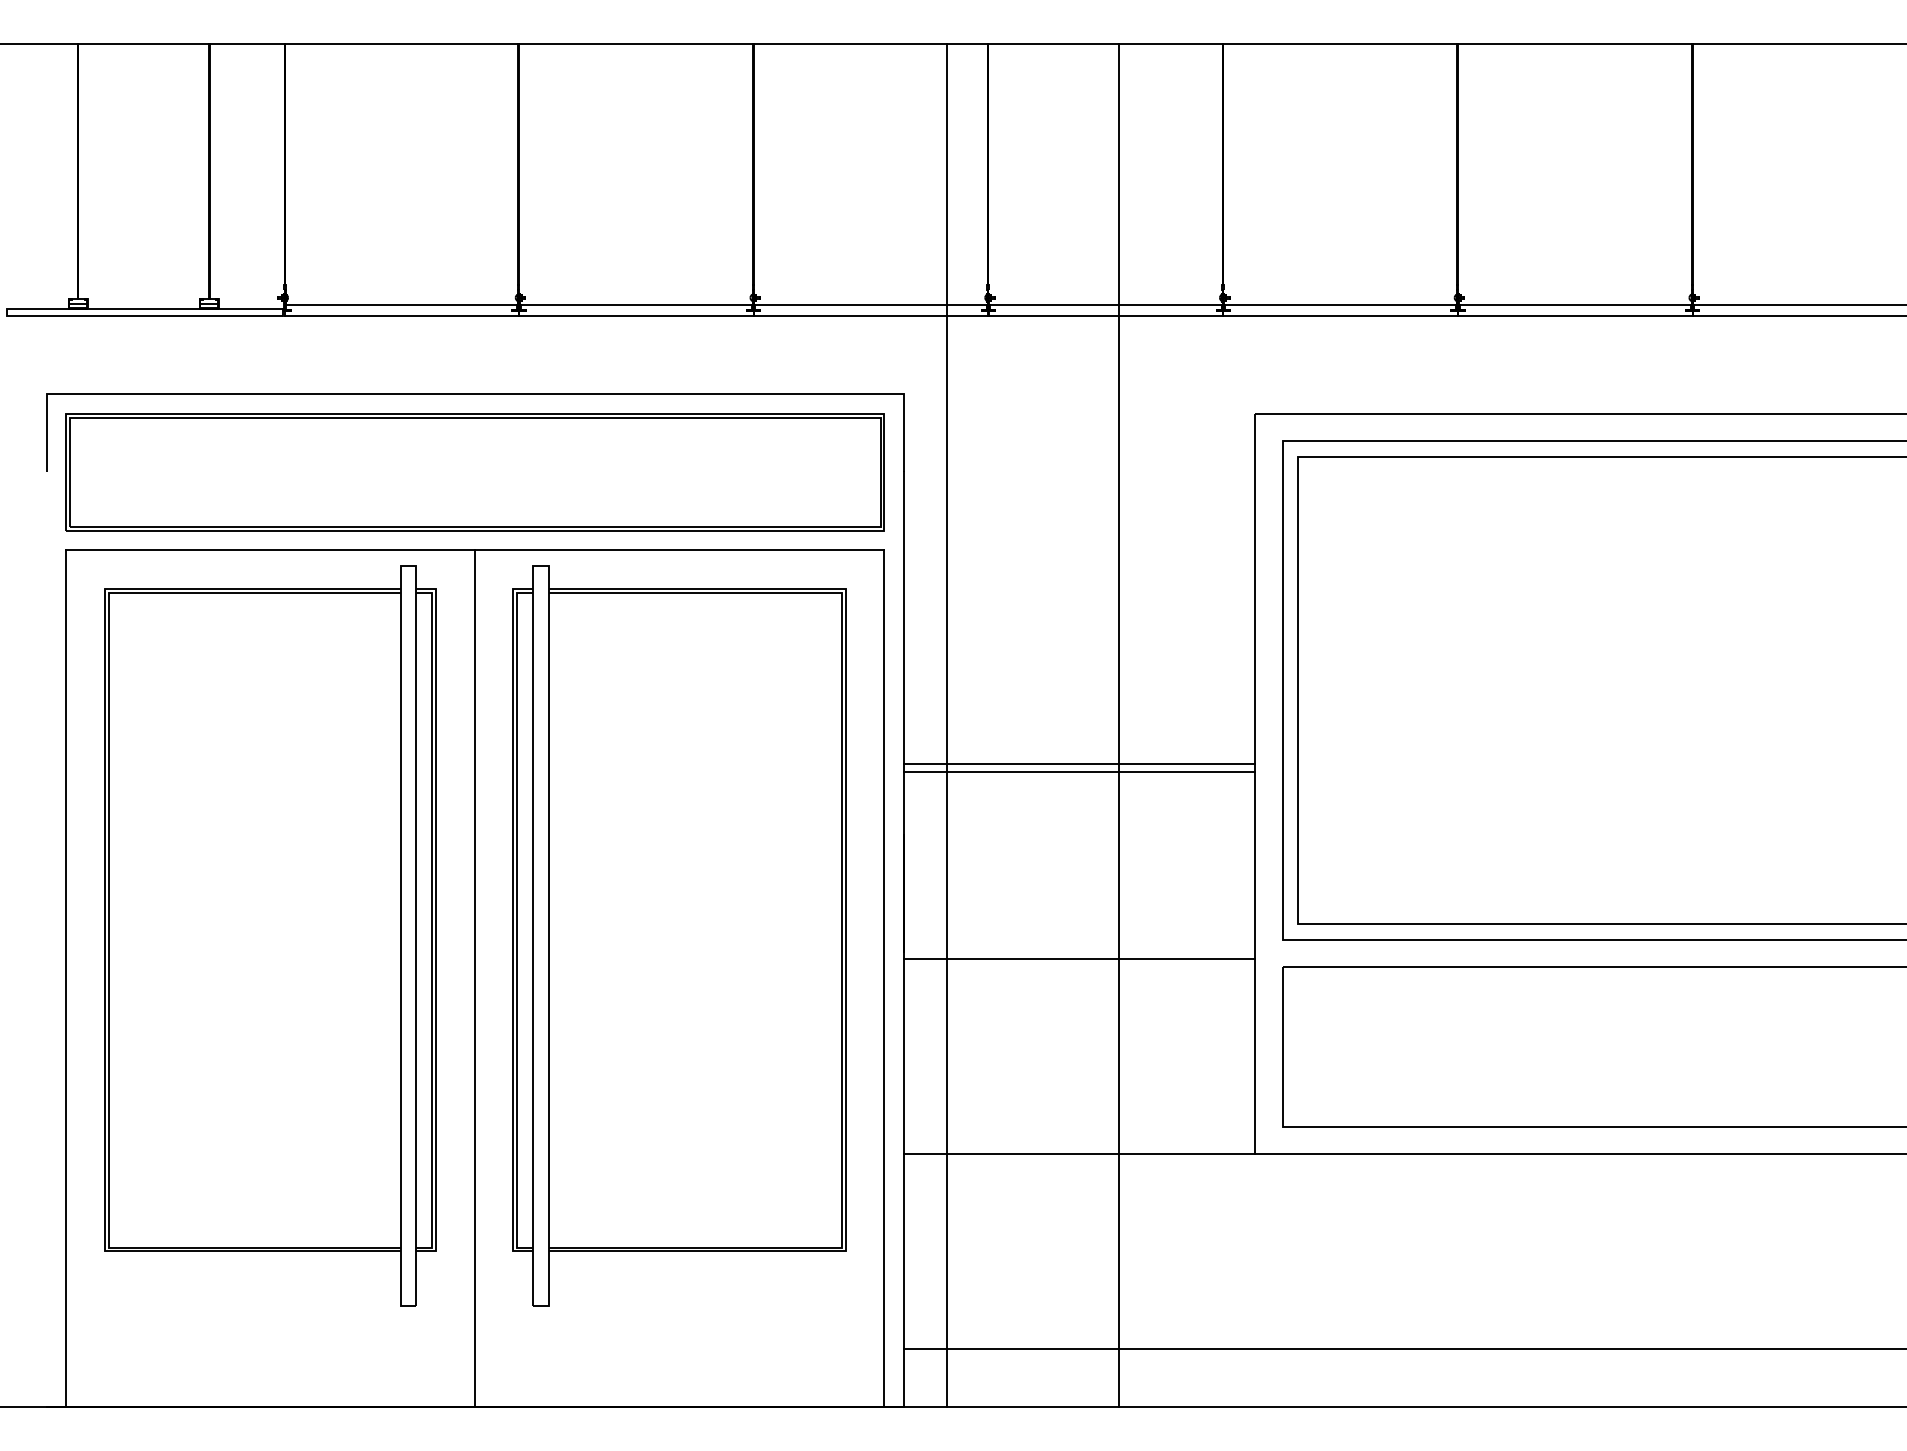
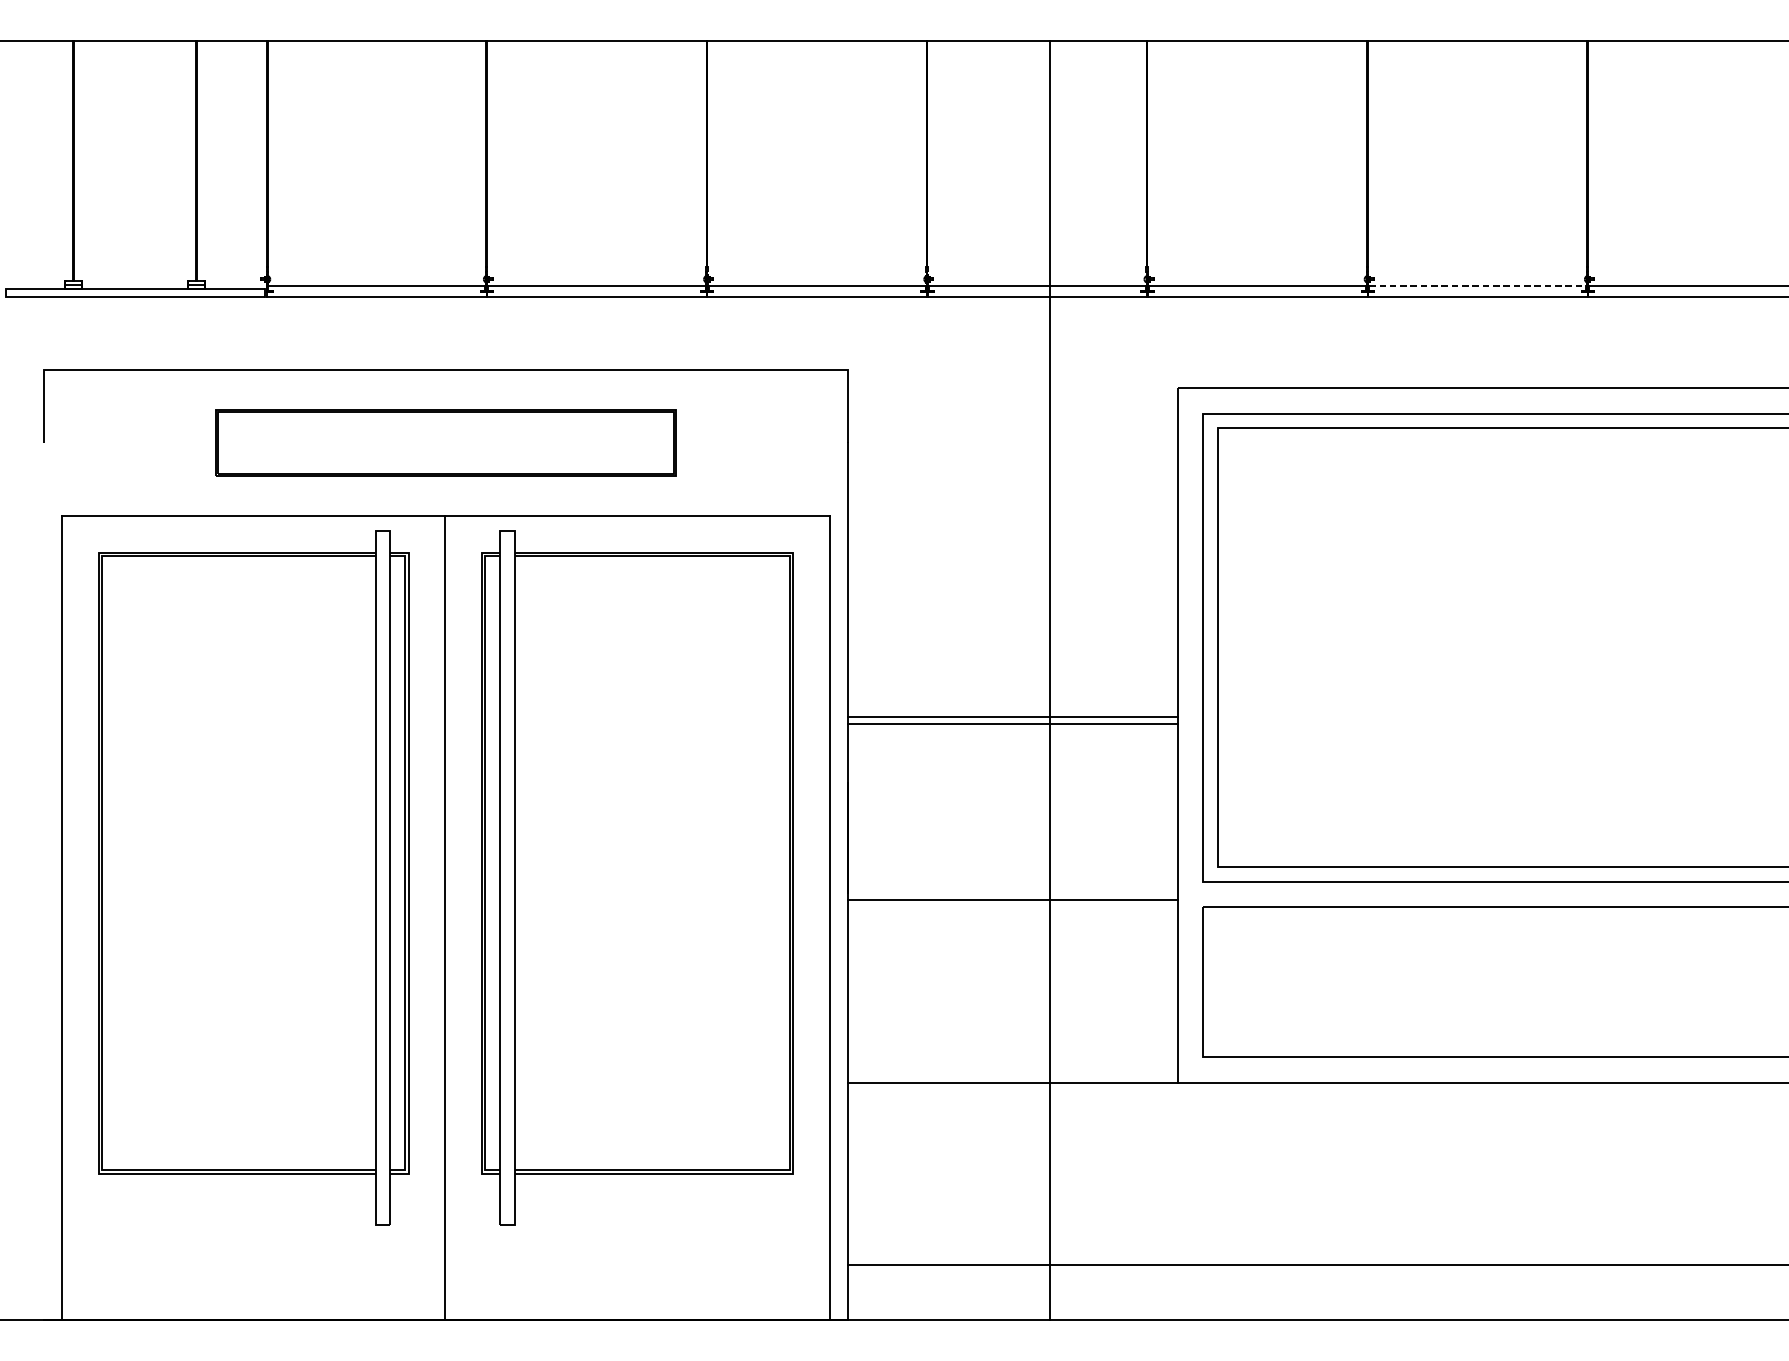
line: (1575, 304) -> (1477, 285), solid -> dashed
part: (474, 472) -> (445, 443), size x0.6
line: (947, 725) -> (888, 680), removed

